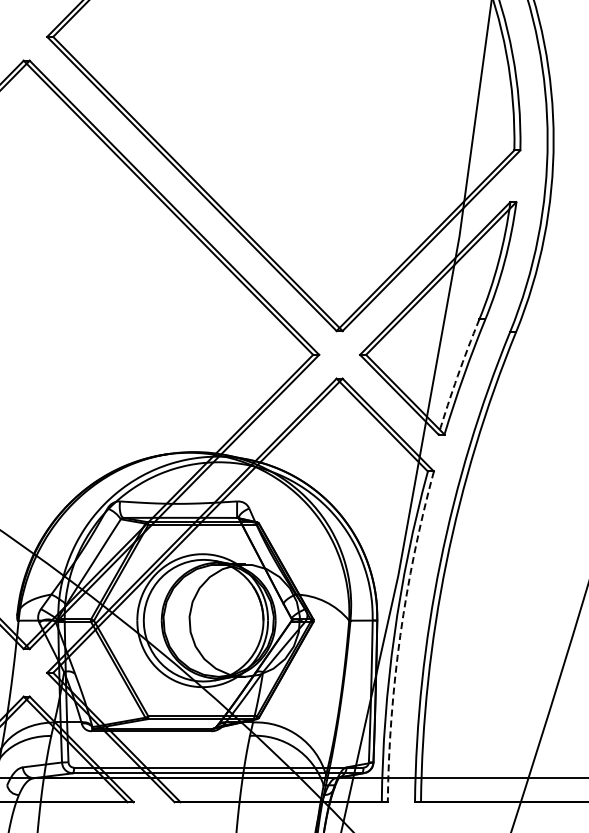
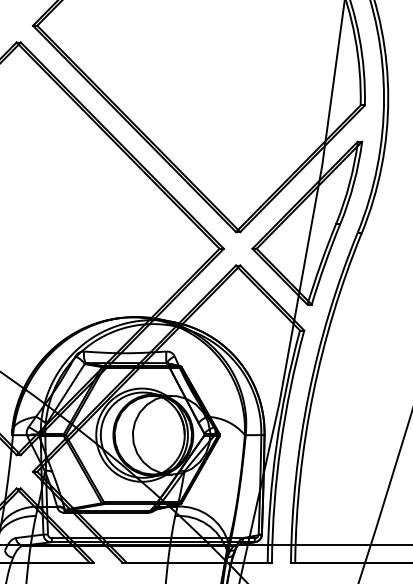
arc: (457, 376) -> (320, 263), dashed -> solid
arc: (400, 635) -> (280, 445), dashed -> solid

